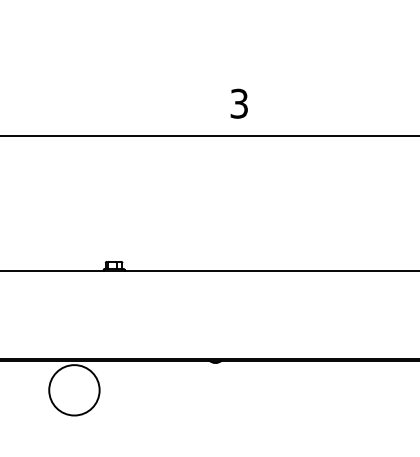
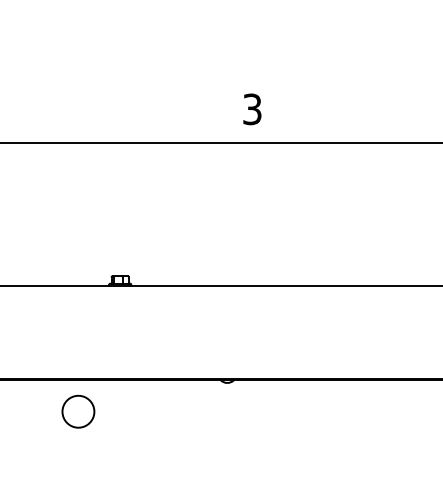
circle: (74, 390) -> (78, 411), size x0.6

